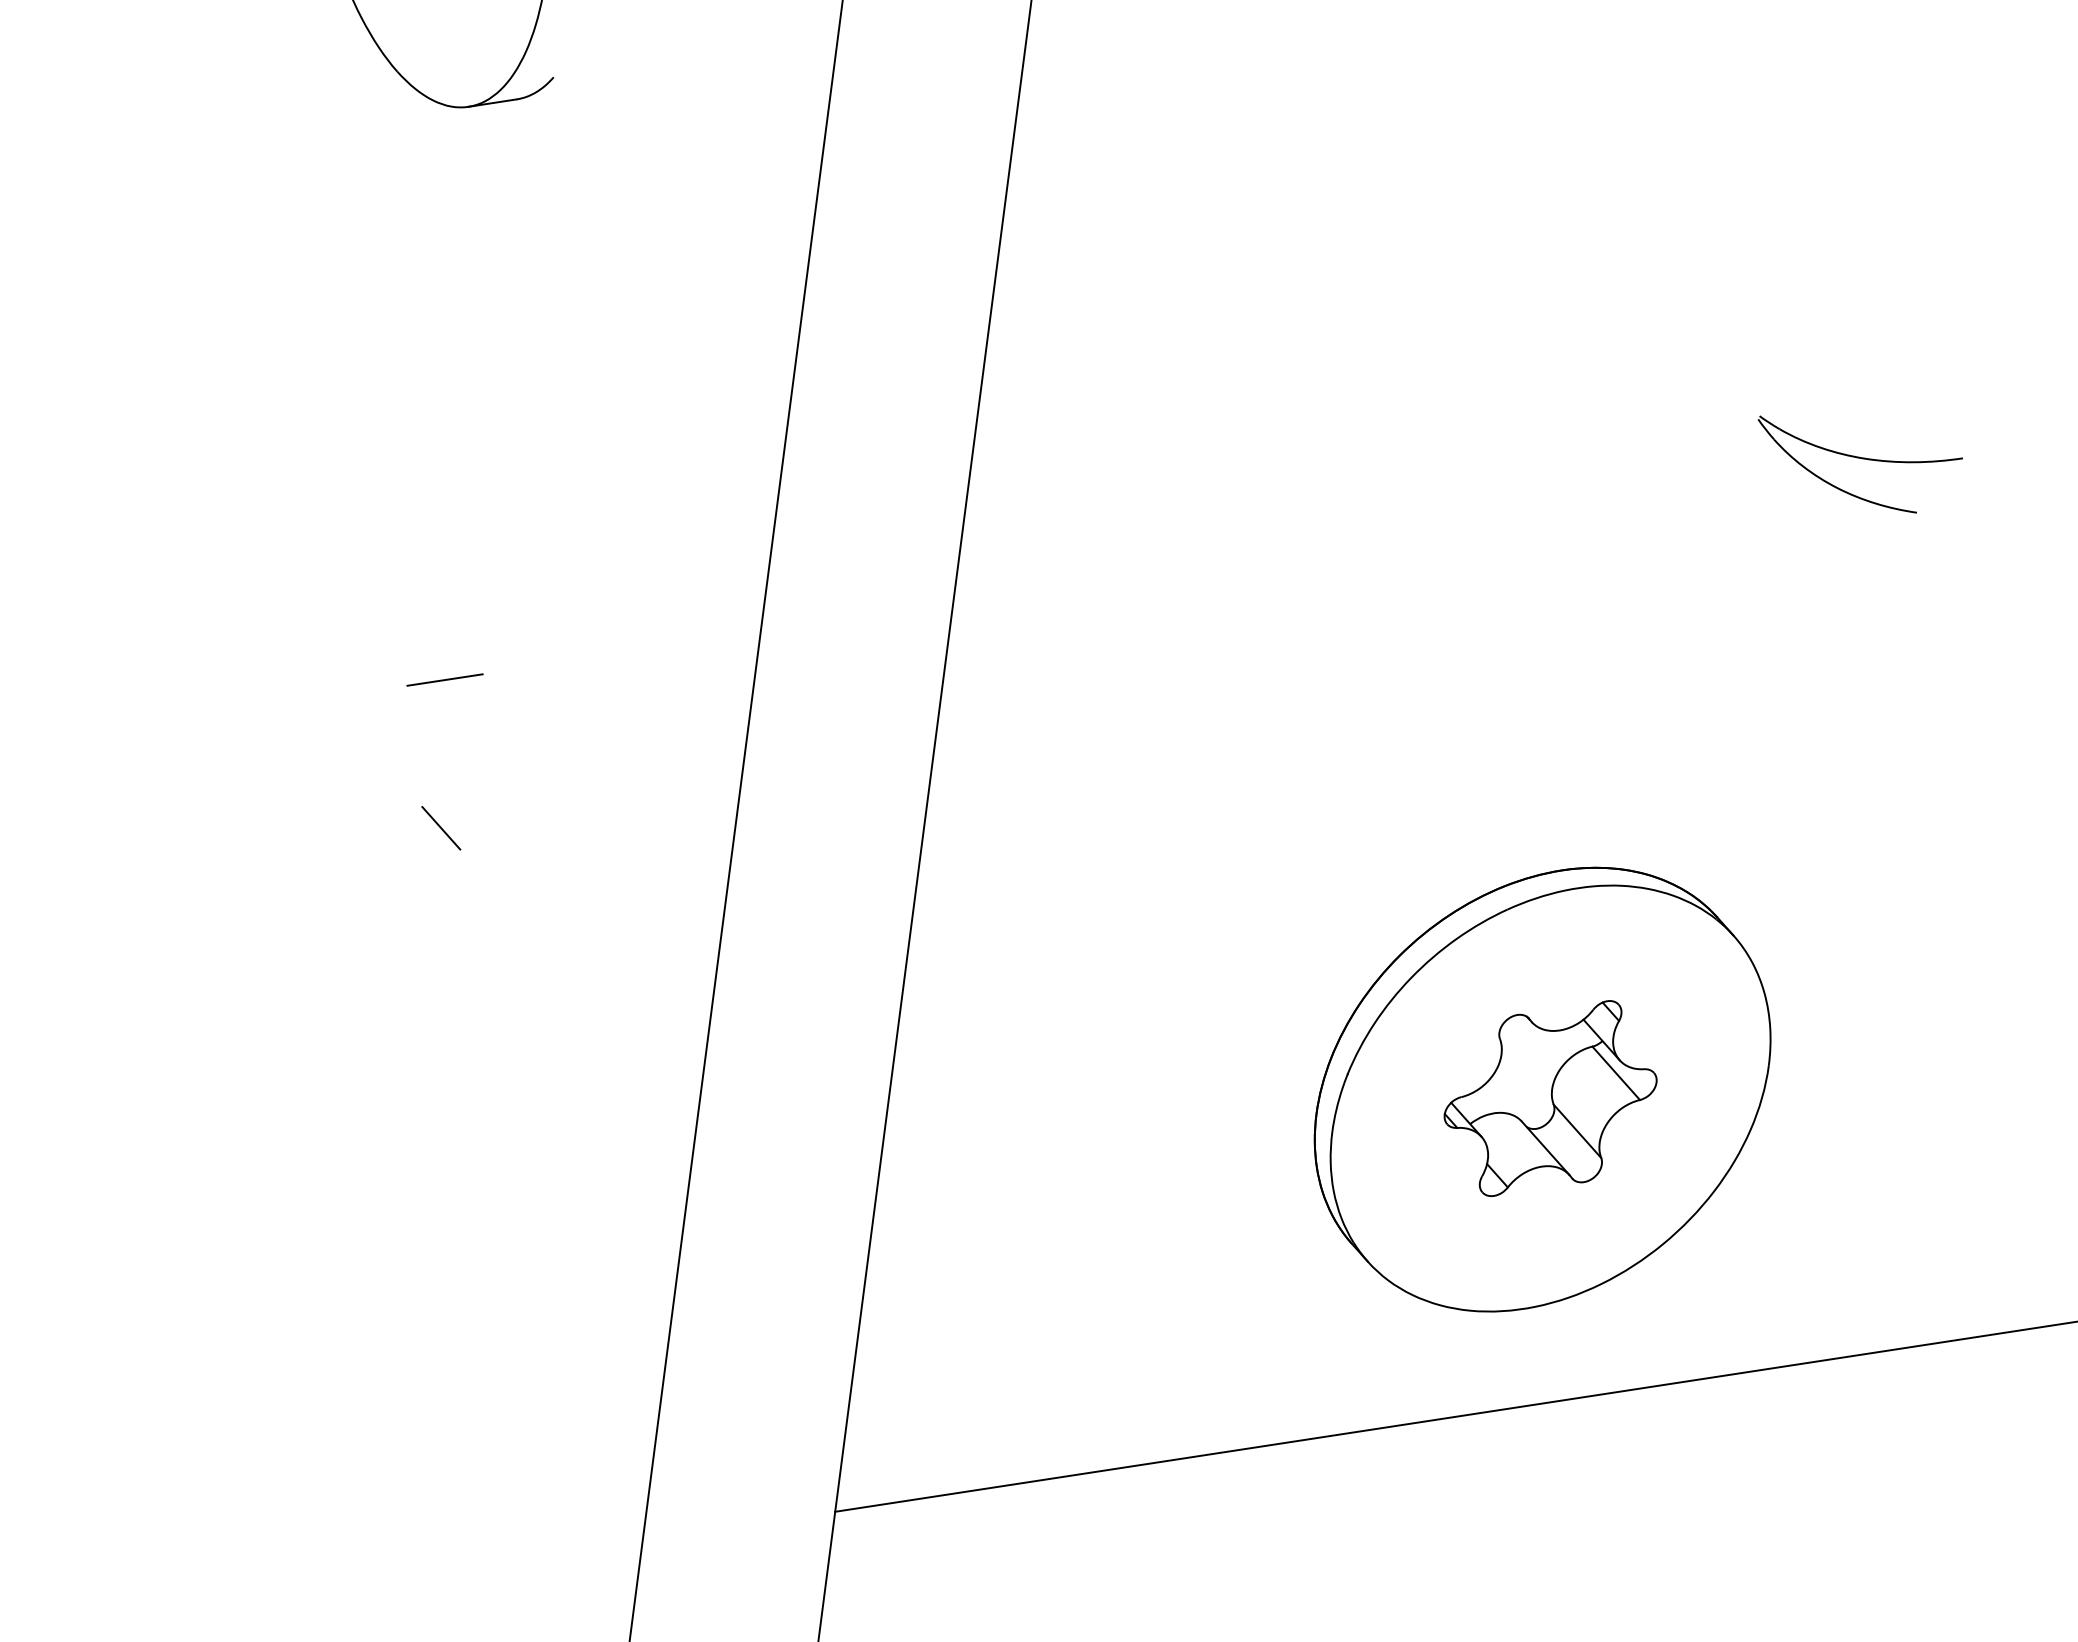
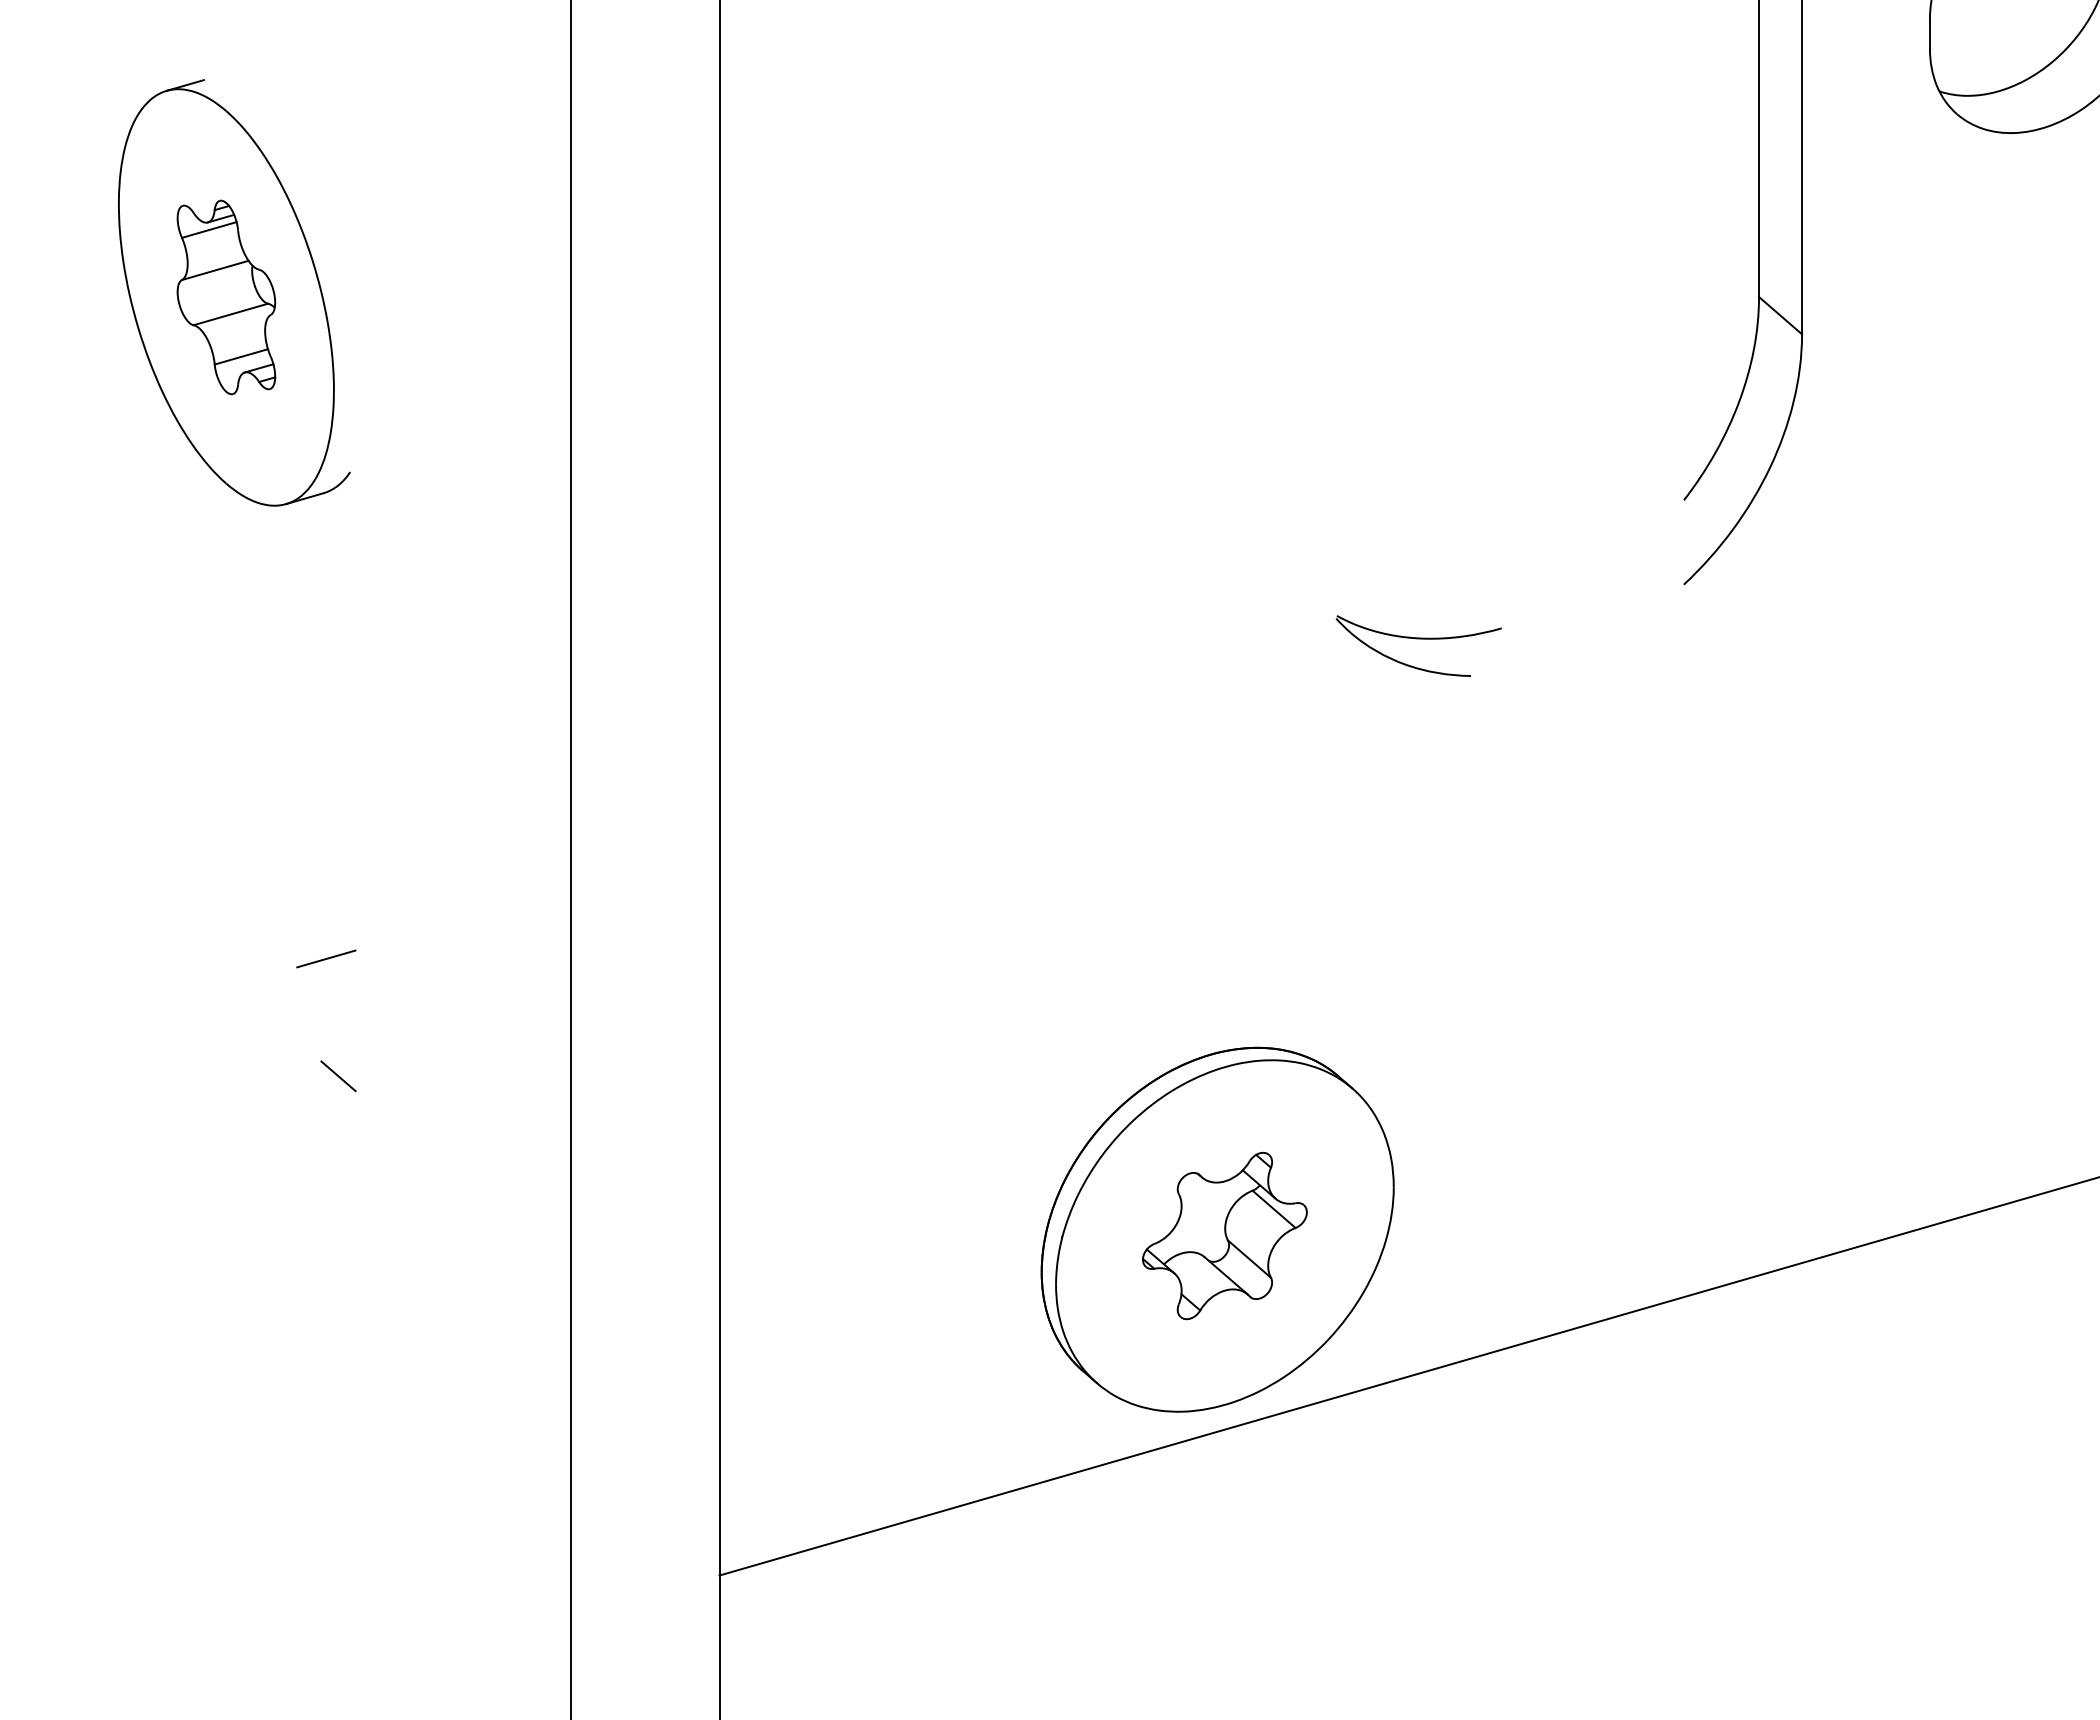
part: (1542, 1089) -> (1217, 1229), moved

